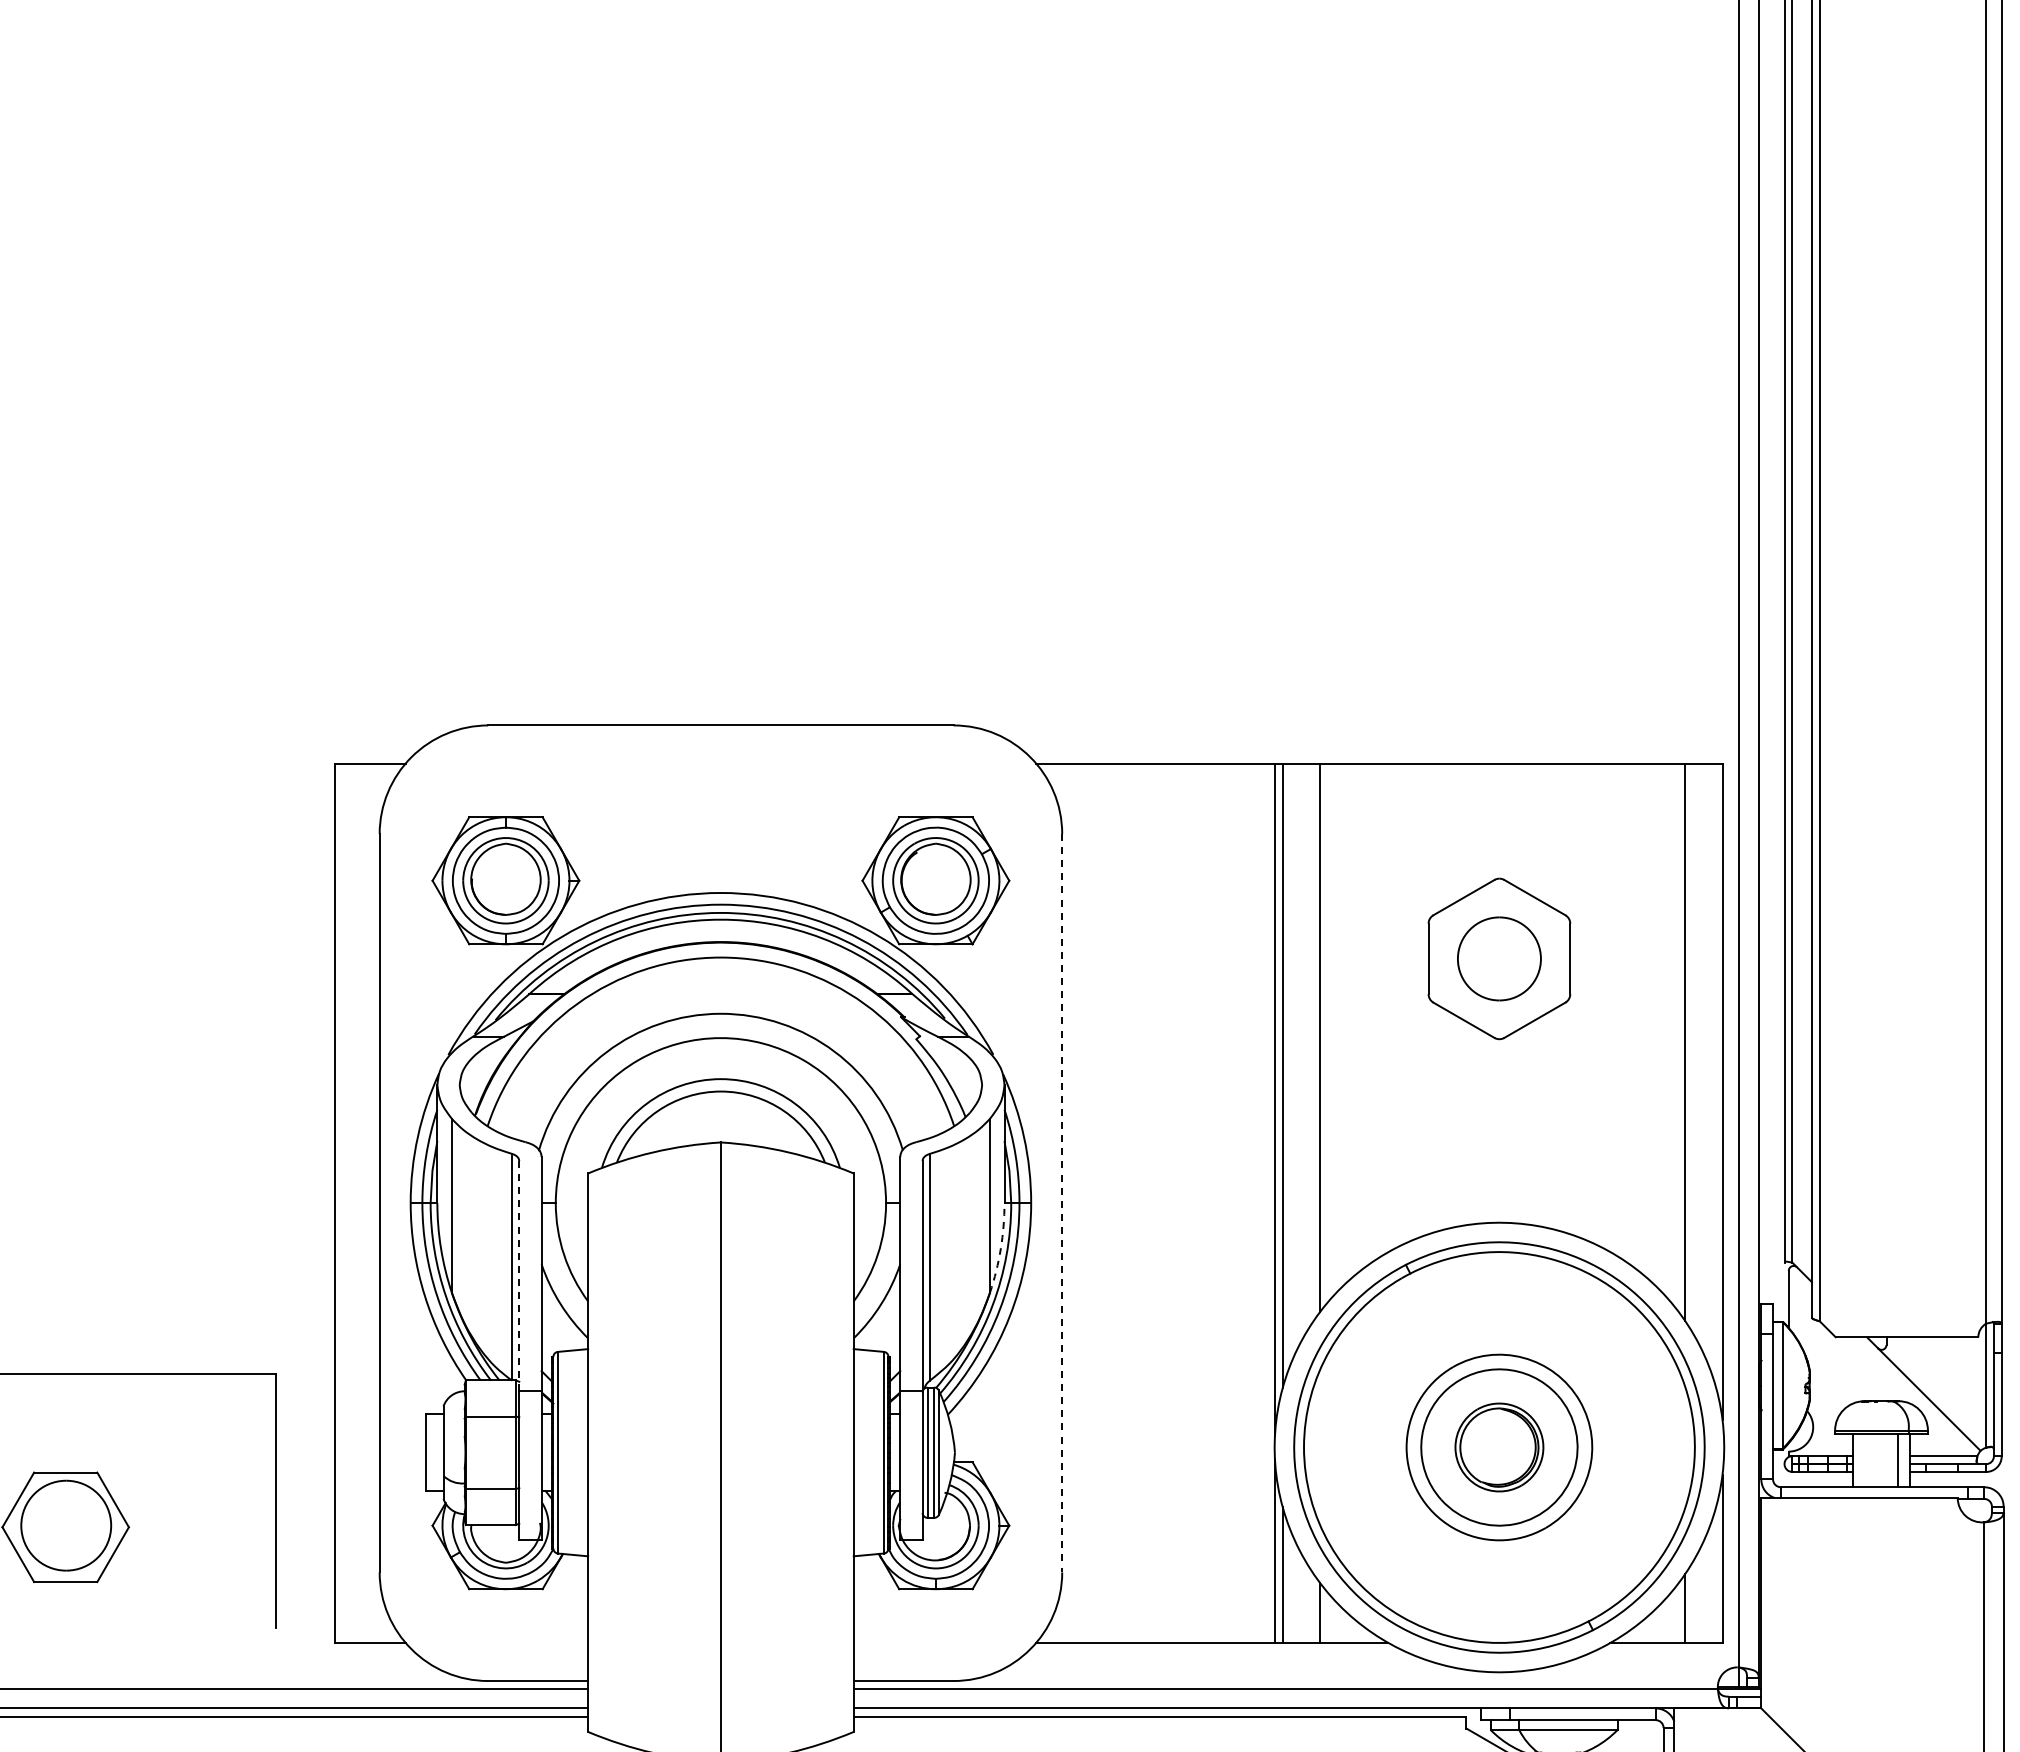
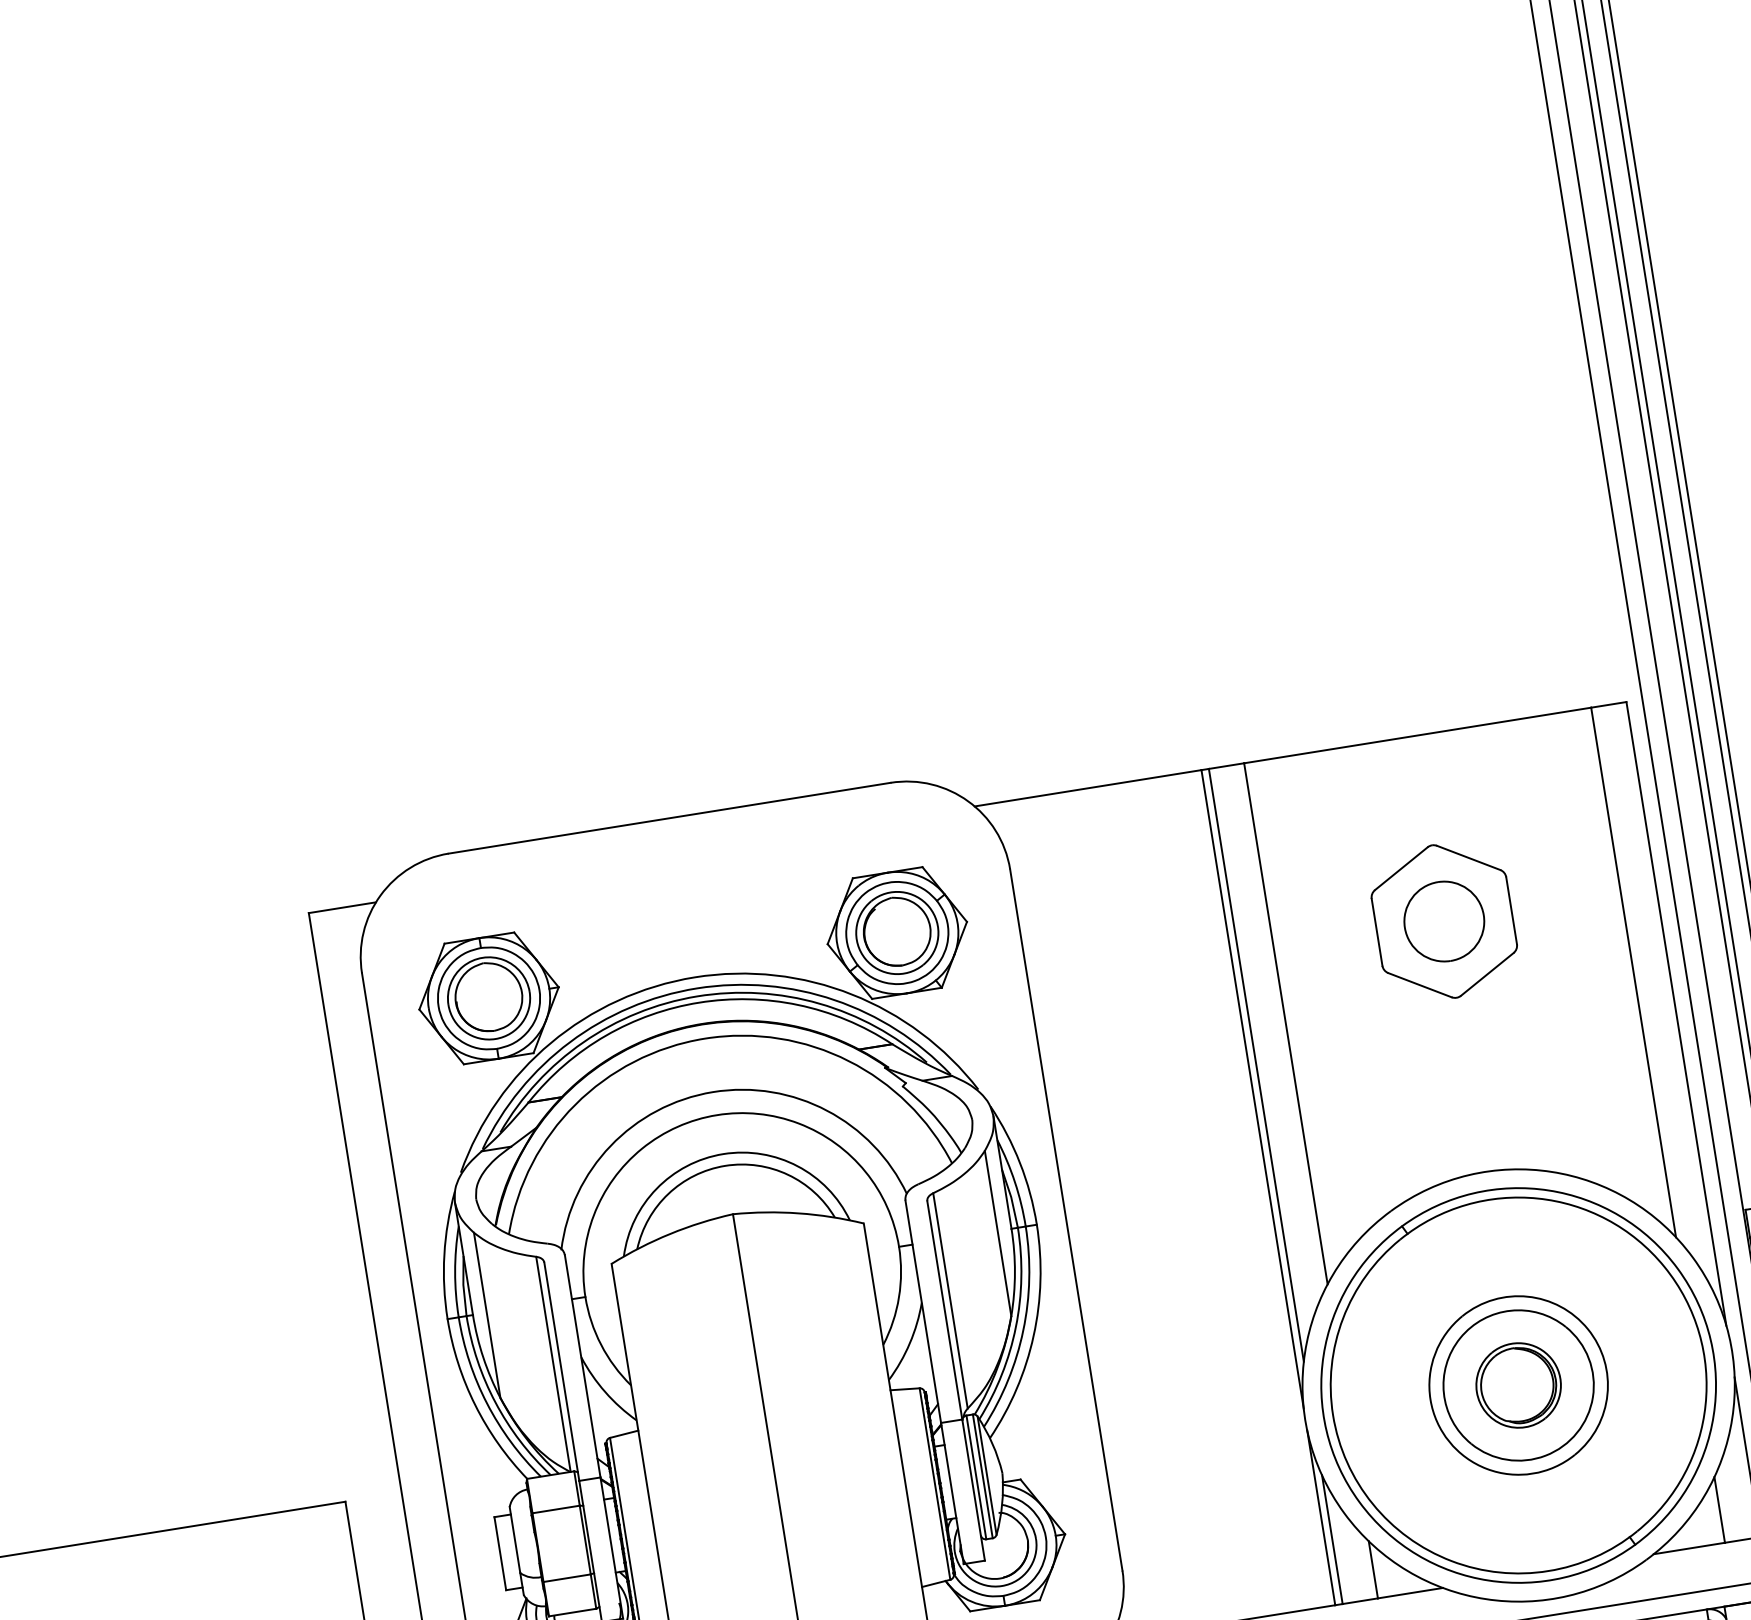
line: (1062, 1203) -> (1066, 1220), dashed -> solid
arc: (1000, 1248) -> (1014, 1272), dashed -> solid
line: (519, 1276) -> (562, 1372), dashed -> solid

